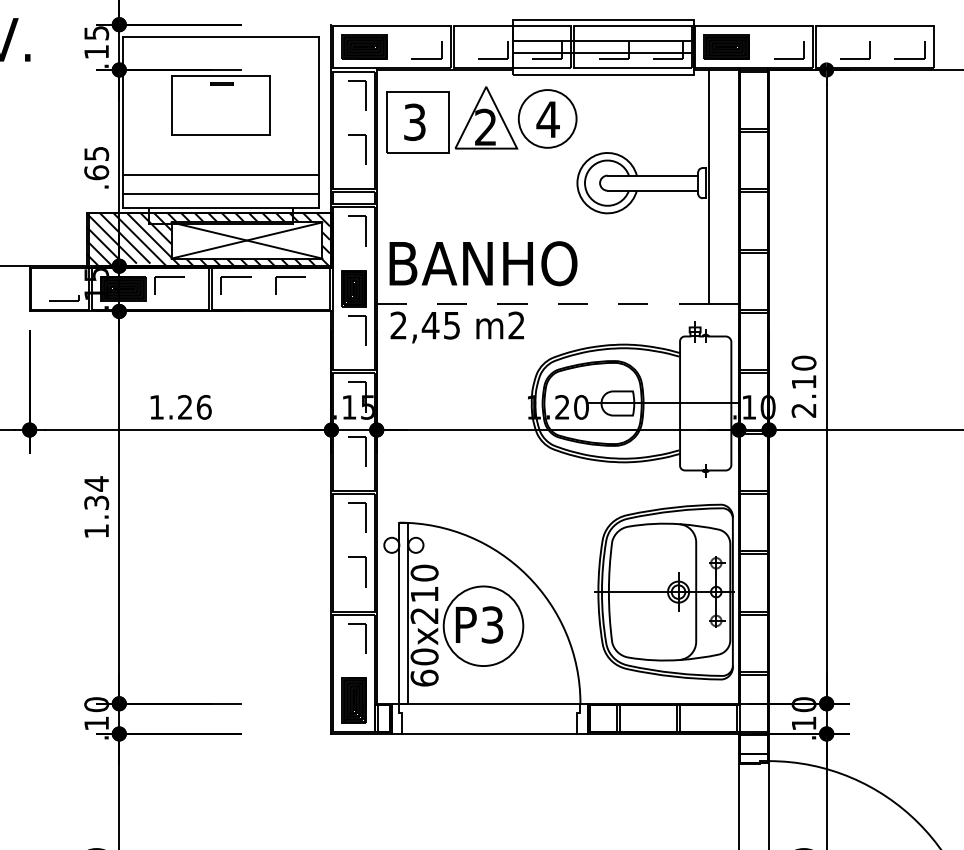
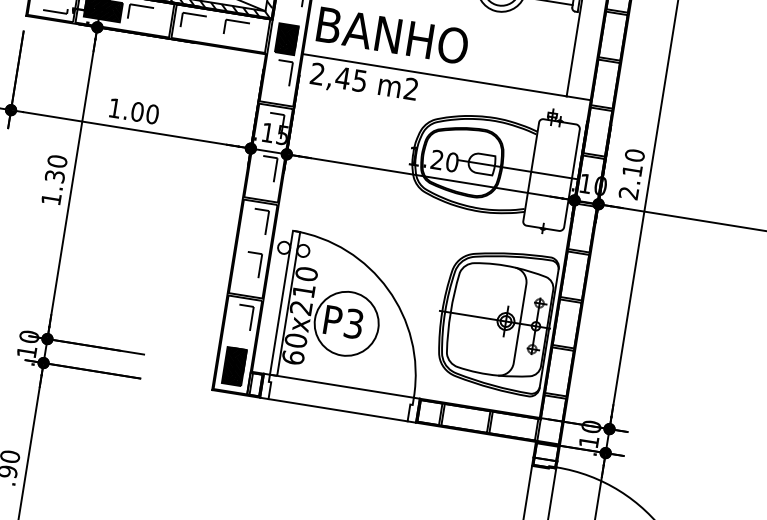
line: (542, 303) -> (434, 74), dashed -> solid
text: (194, 407) -> (144, 113), 1.26 -> 1.00
text: (96, 483) -> (57, 161), 1.34 -> 1.30

